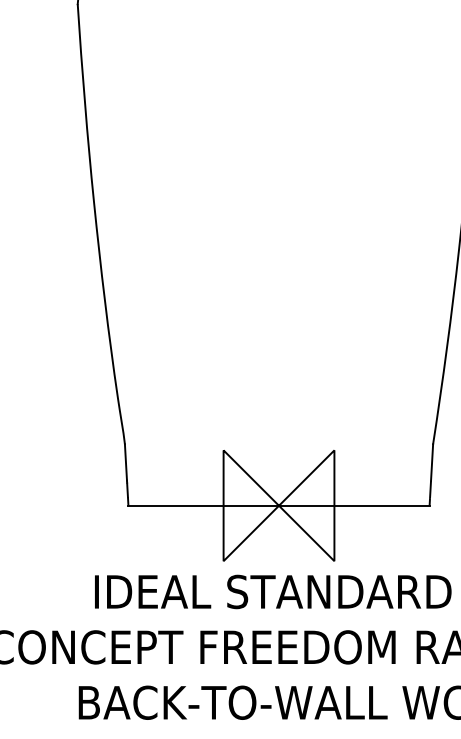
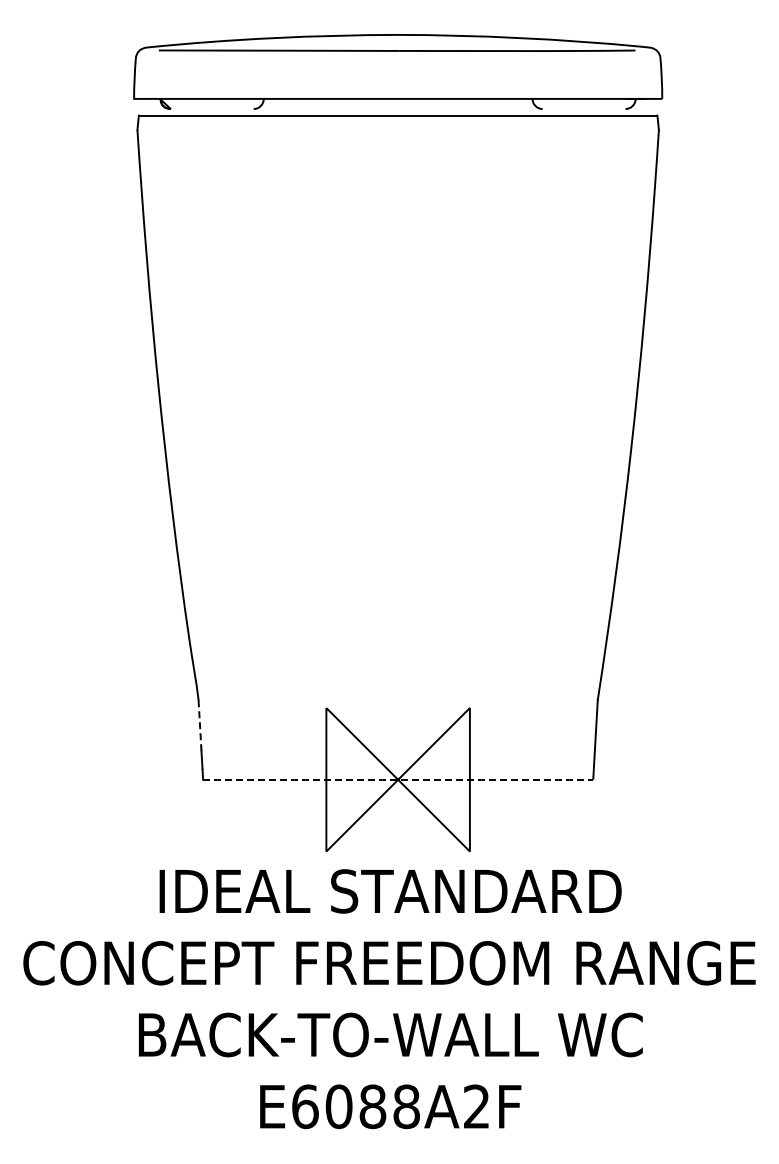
line: (125, 462) -> (199, 723), solid -> dashed
line: (279, 505) -> (398, 779), solid -> dashed

